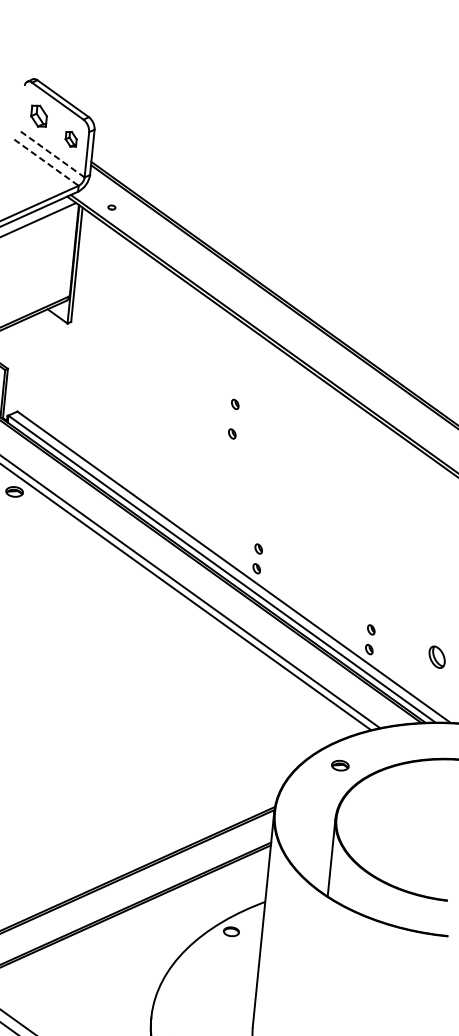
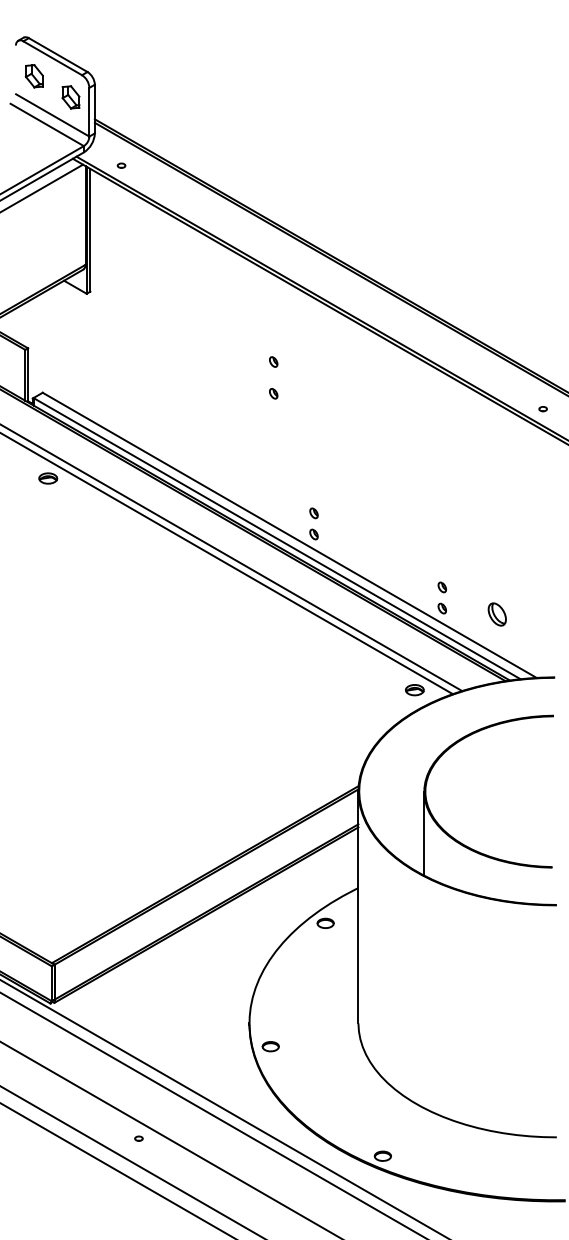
part: (70, 139) -> (70, 97), size x1.43
line: (52, 154) -> (52, 115), dashed -> solid
line: (46, 163) -> (47, 125), dashed -> solid
part: (436, 657) -> (496, 614), moved
part: (340, 765) -> (414, 690), moved

